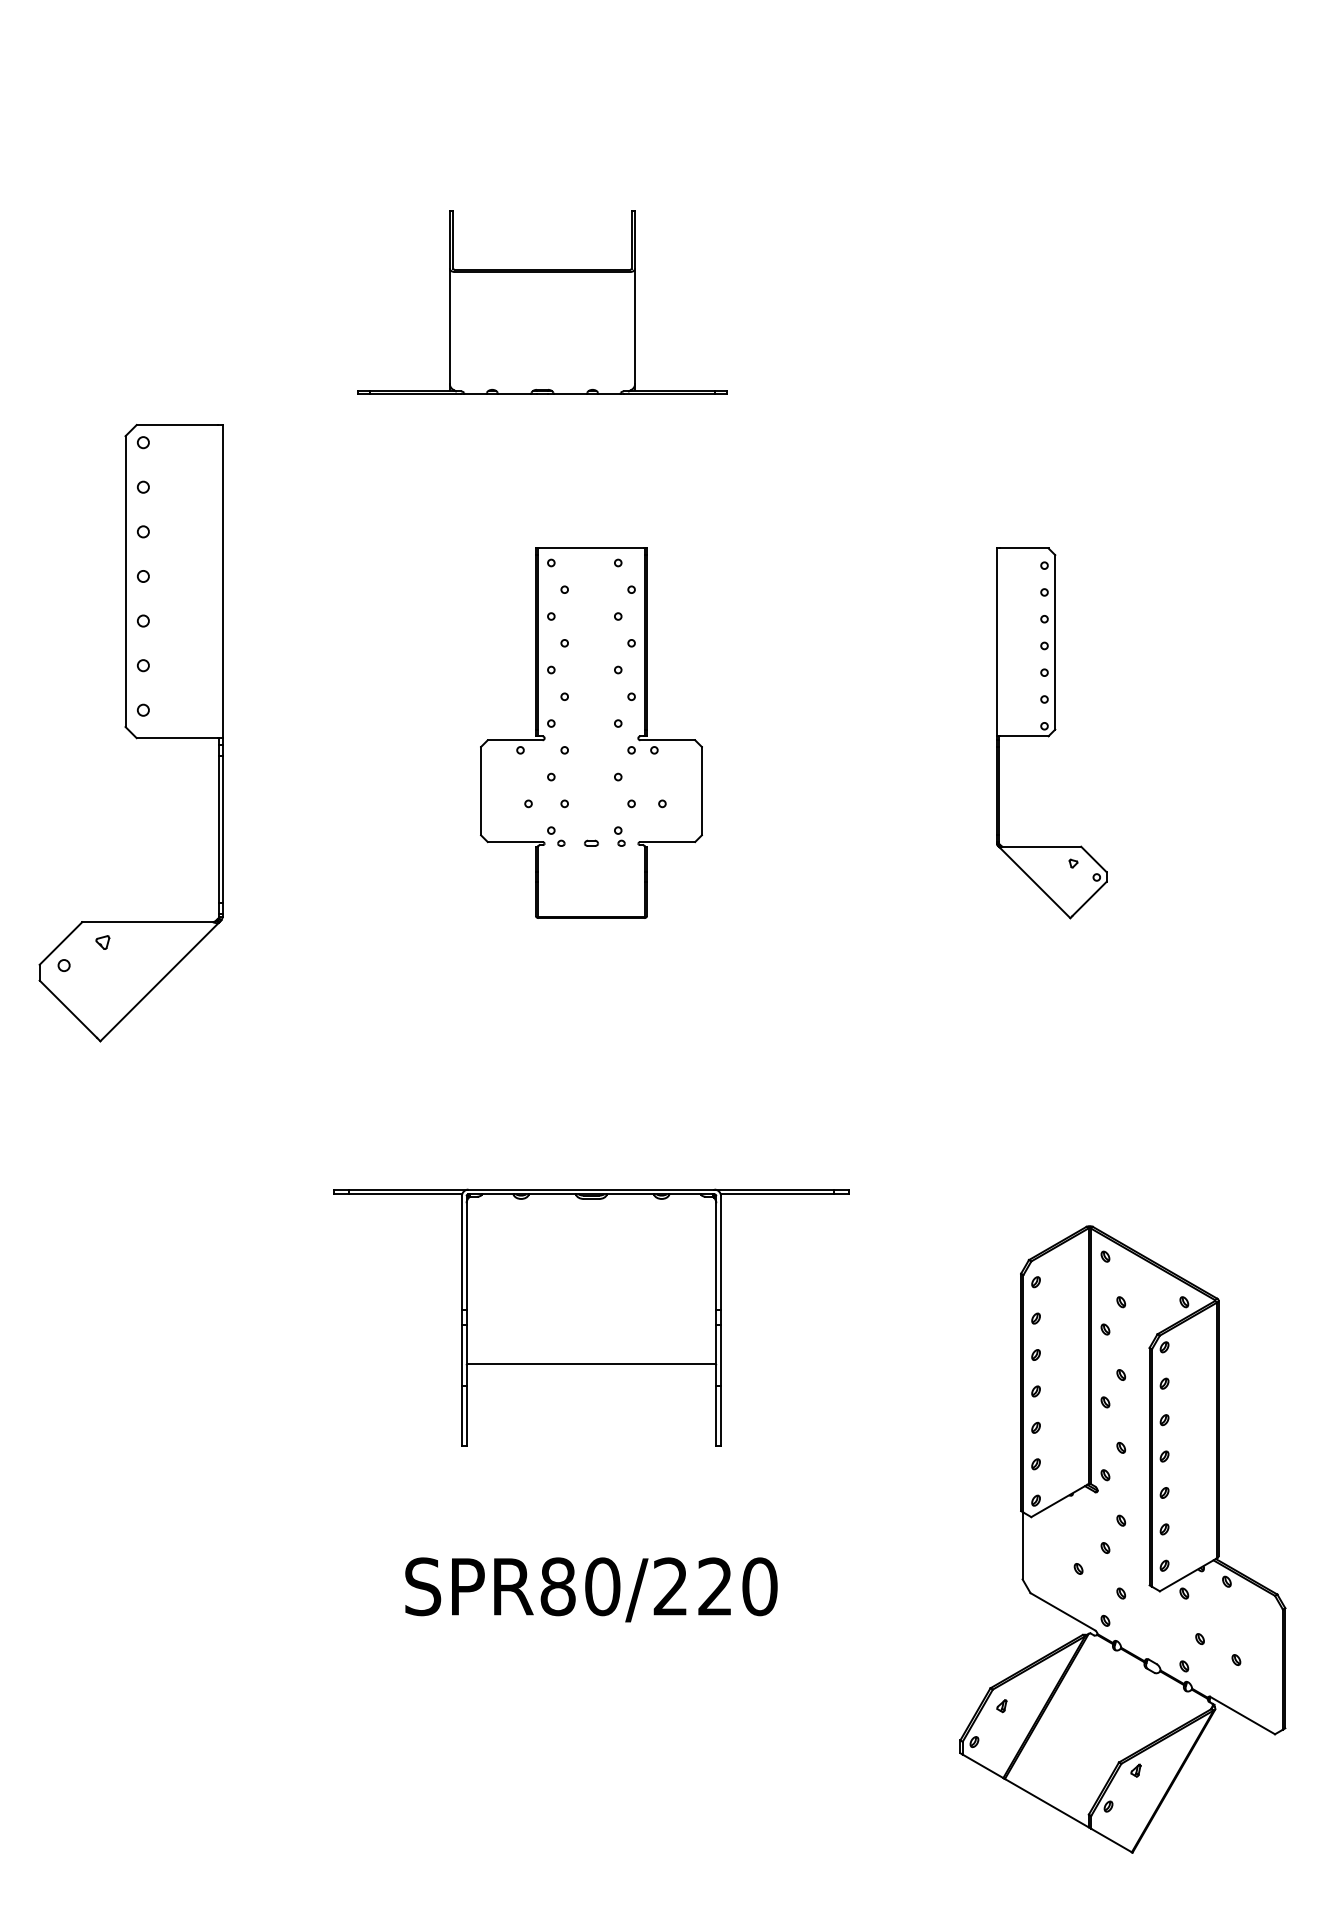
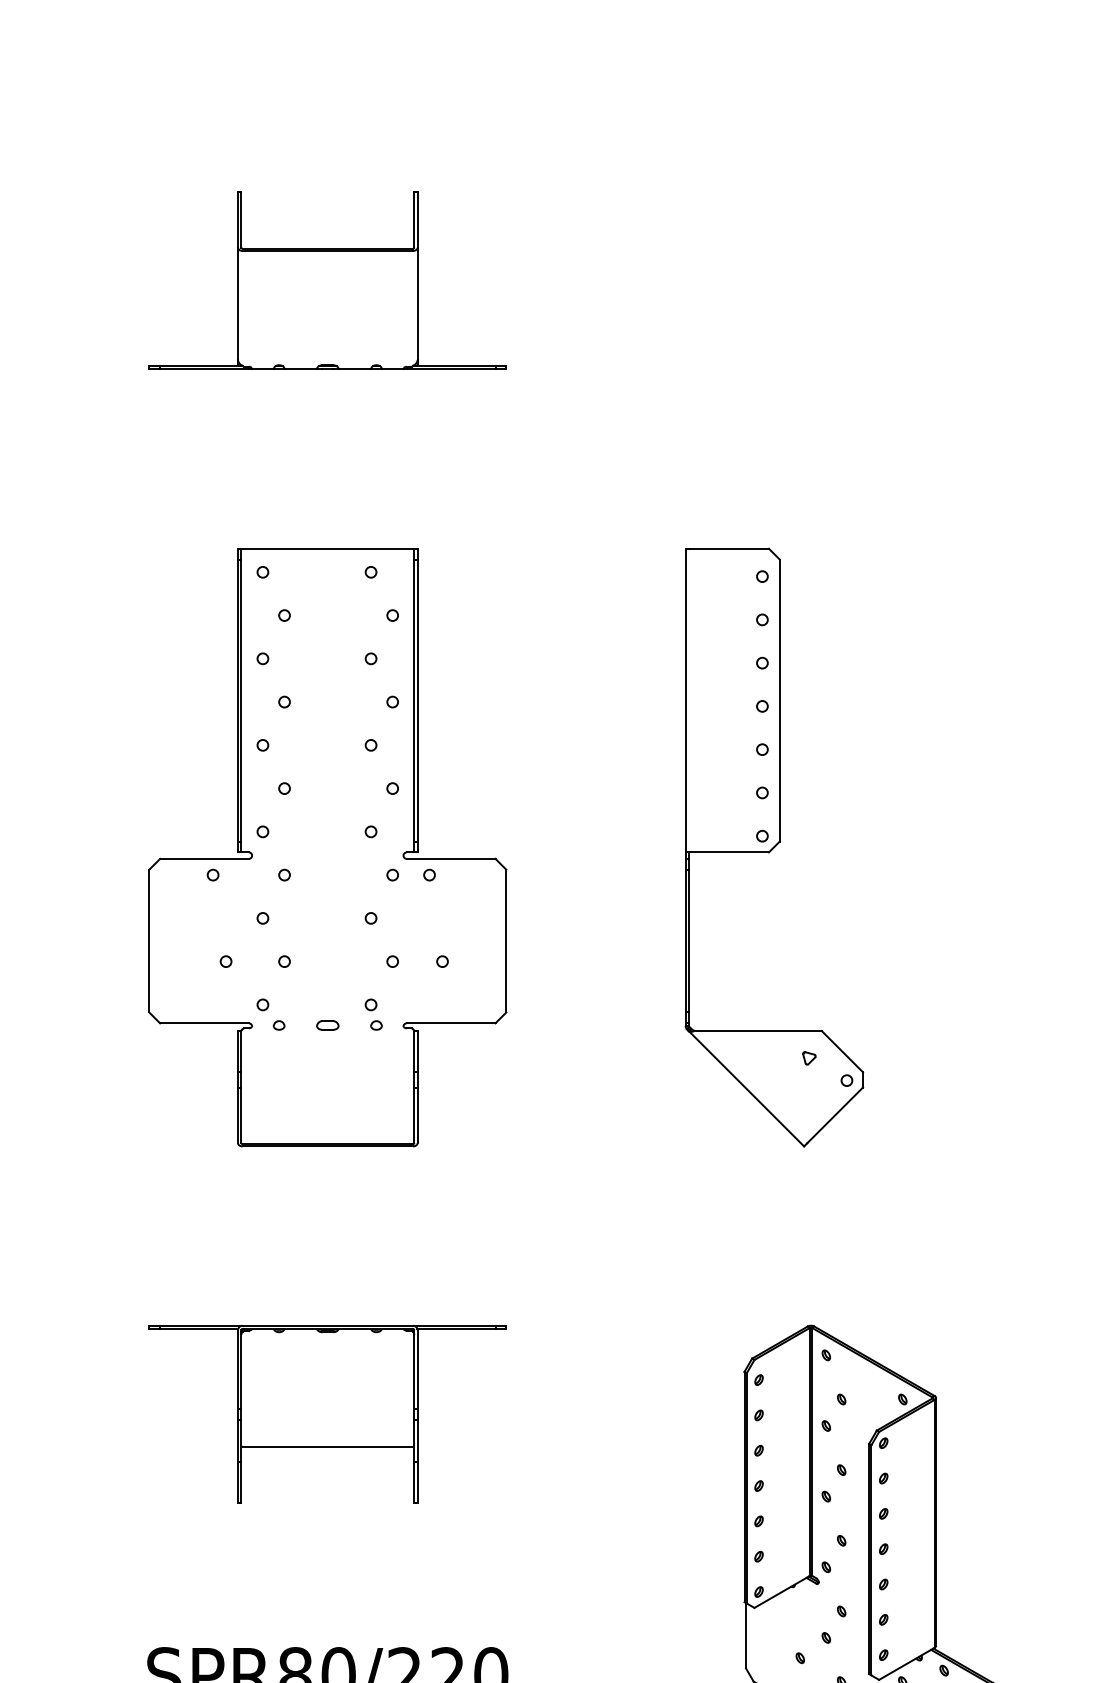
part: (542, 302) -> (327, 280), moved
part: (591, 733) -> (327, 847), size x1.67
part: (1051, 733) -> (774, 847), size x1.67
part: (591, 1317) -> (327, 1414), size x0.71

